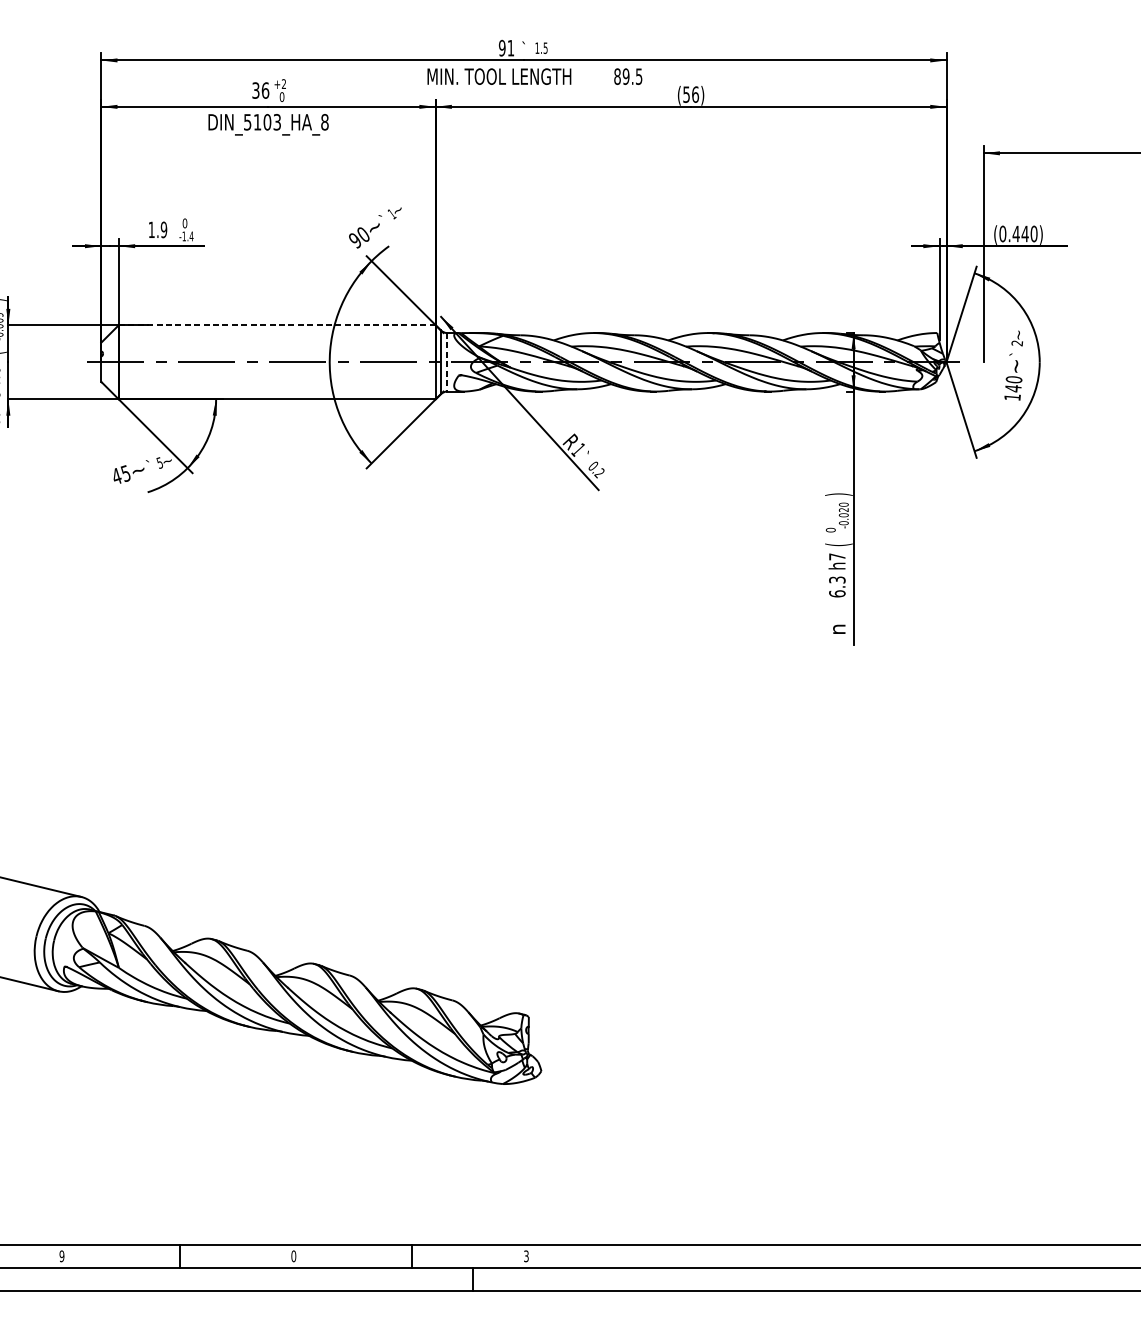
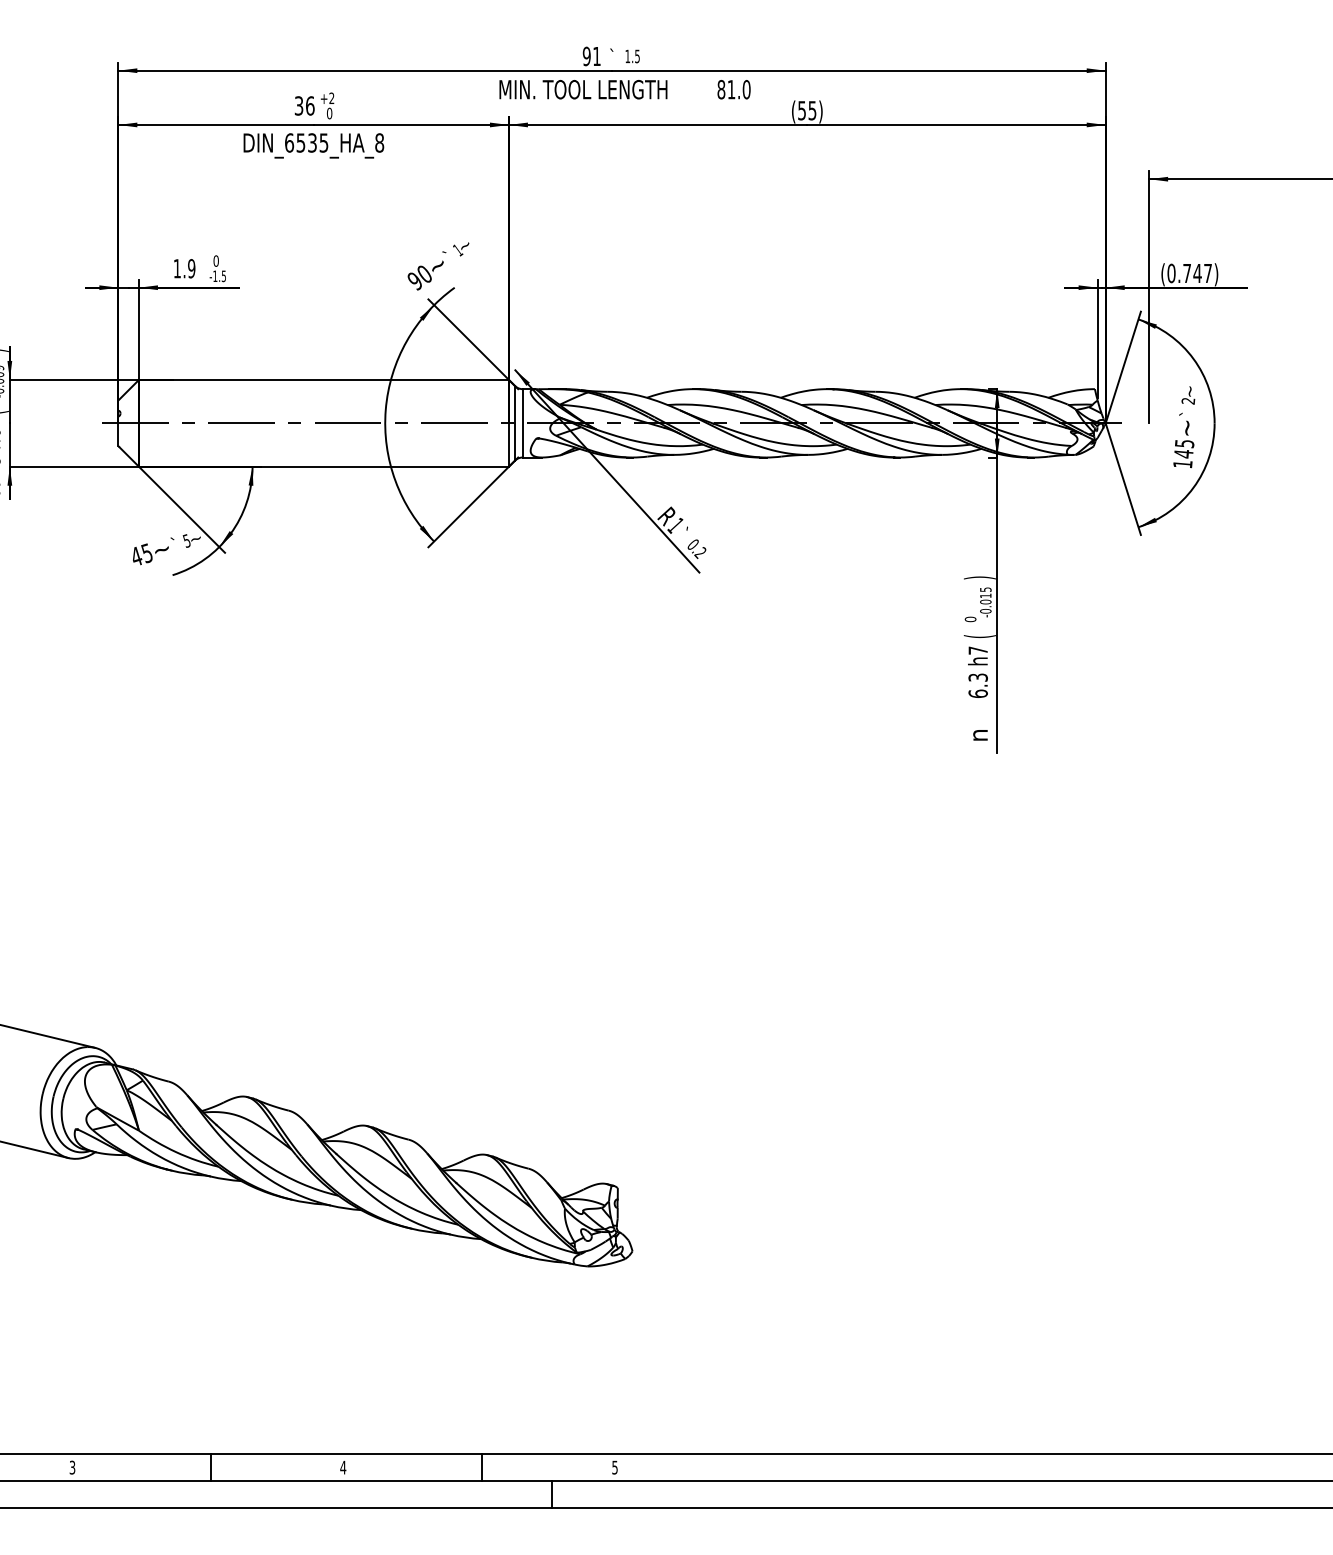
text: (632, 76) -> (738, 89), 89.5 -> 81.0
text: (695, 94) -> (812, 110), (56) -> (55)
text: (262, 121) -> (306, 142), DIN_5103_HA_8 -> DIN_6535_HA_8
text: (1025, 234) -> (1197, 273), (0.440) -> (0.747)
text: (191, 236) -> (223, 276), -1.4 -> -1.5
line: (276, 324) -> (323, 379), dashed -> solid
line: (447, 362) -> (522, 423), dashed -> solid
text: (1013, 379) -> (1184, 443), 140 -> 145
text: (843, 507) -> (985, 592), -0.020 -> -0.015
text: (525, 1255) -> (614, 1466), 3 -> 5
text: (61, 1256) -> (72, 1467), 9 -> 3
text: (293, 1256) -> (343, 1467), 0 -> 4

